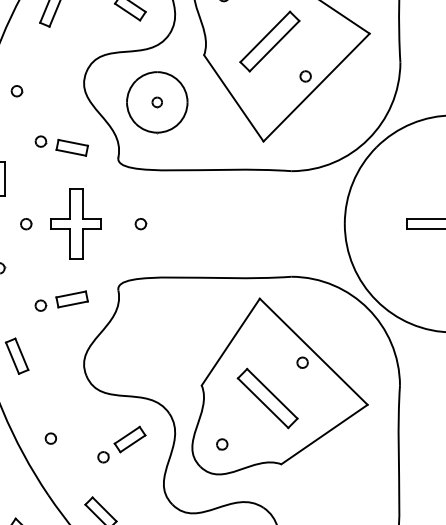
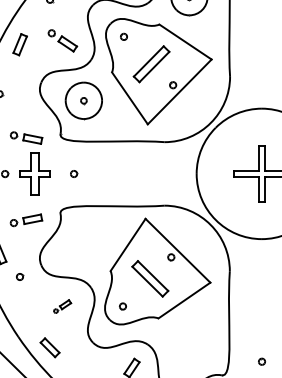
part: (61, 145) -> (26, 137), moved
part: (51, 437) -> (20, 276), moved
part: (121, 444) -> (62, 306), size x0.6

